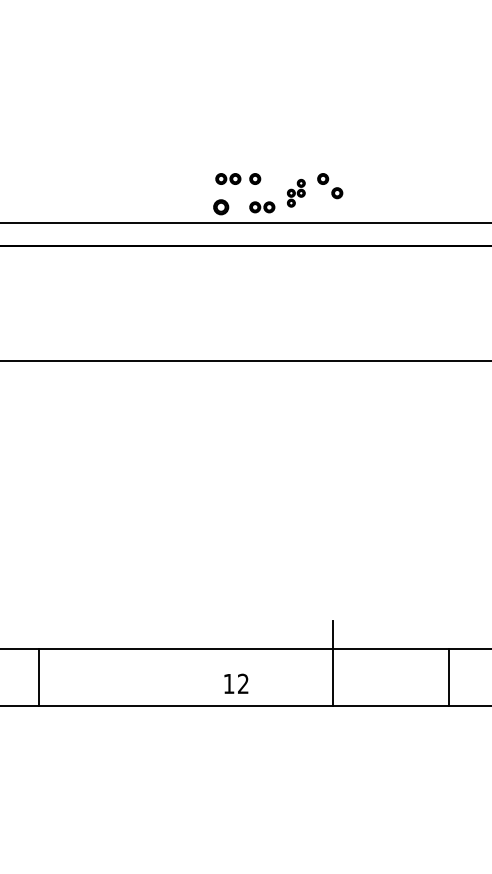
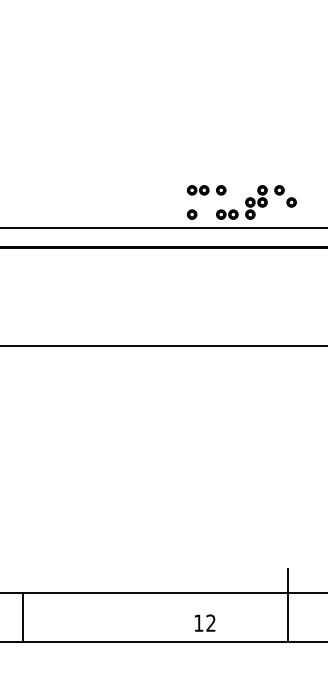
part: (296, 193) -> (256, 202), size x1.43
part: (221, 207) -> (192, 214), size x0.71
line: (39, 677) -> (23, 617), moved

